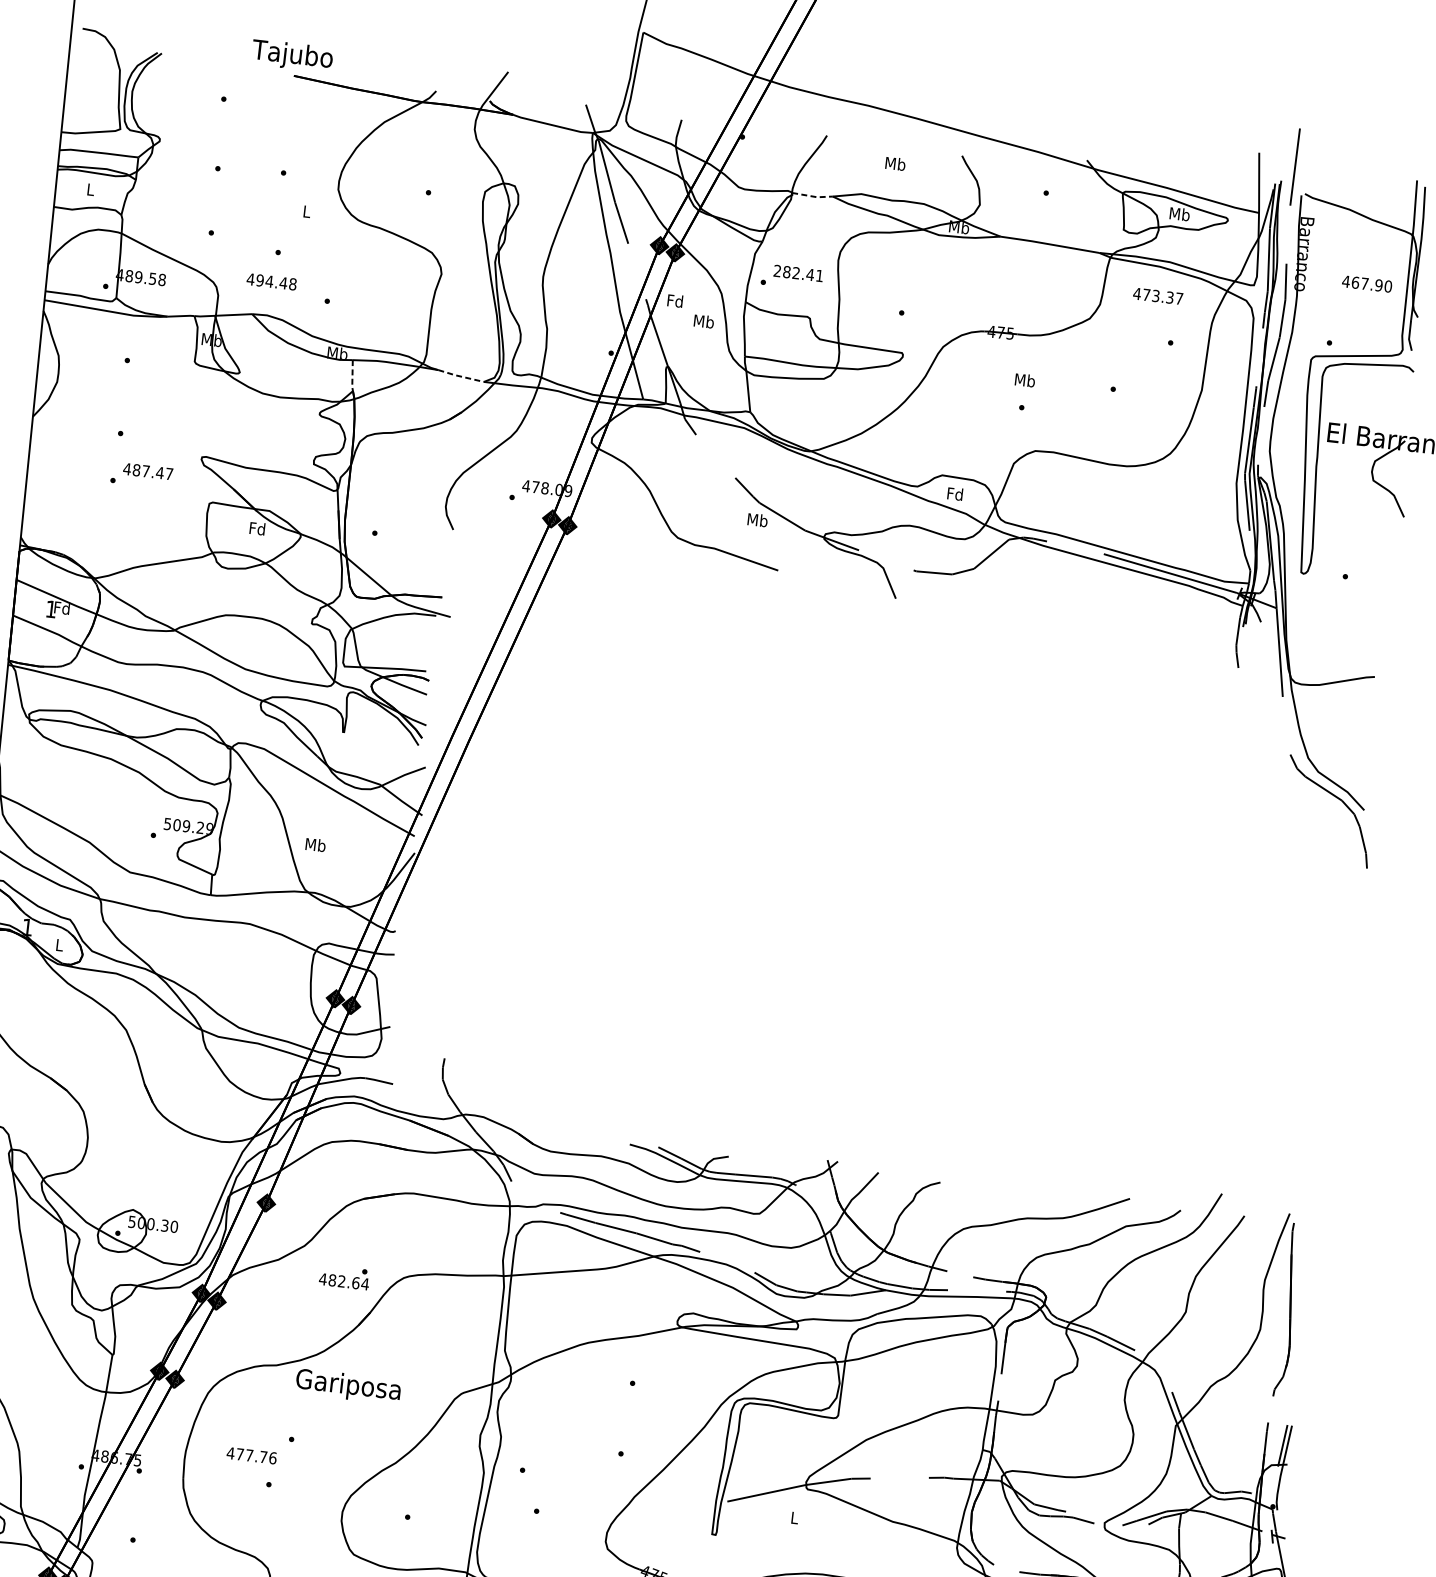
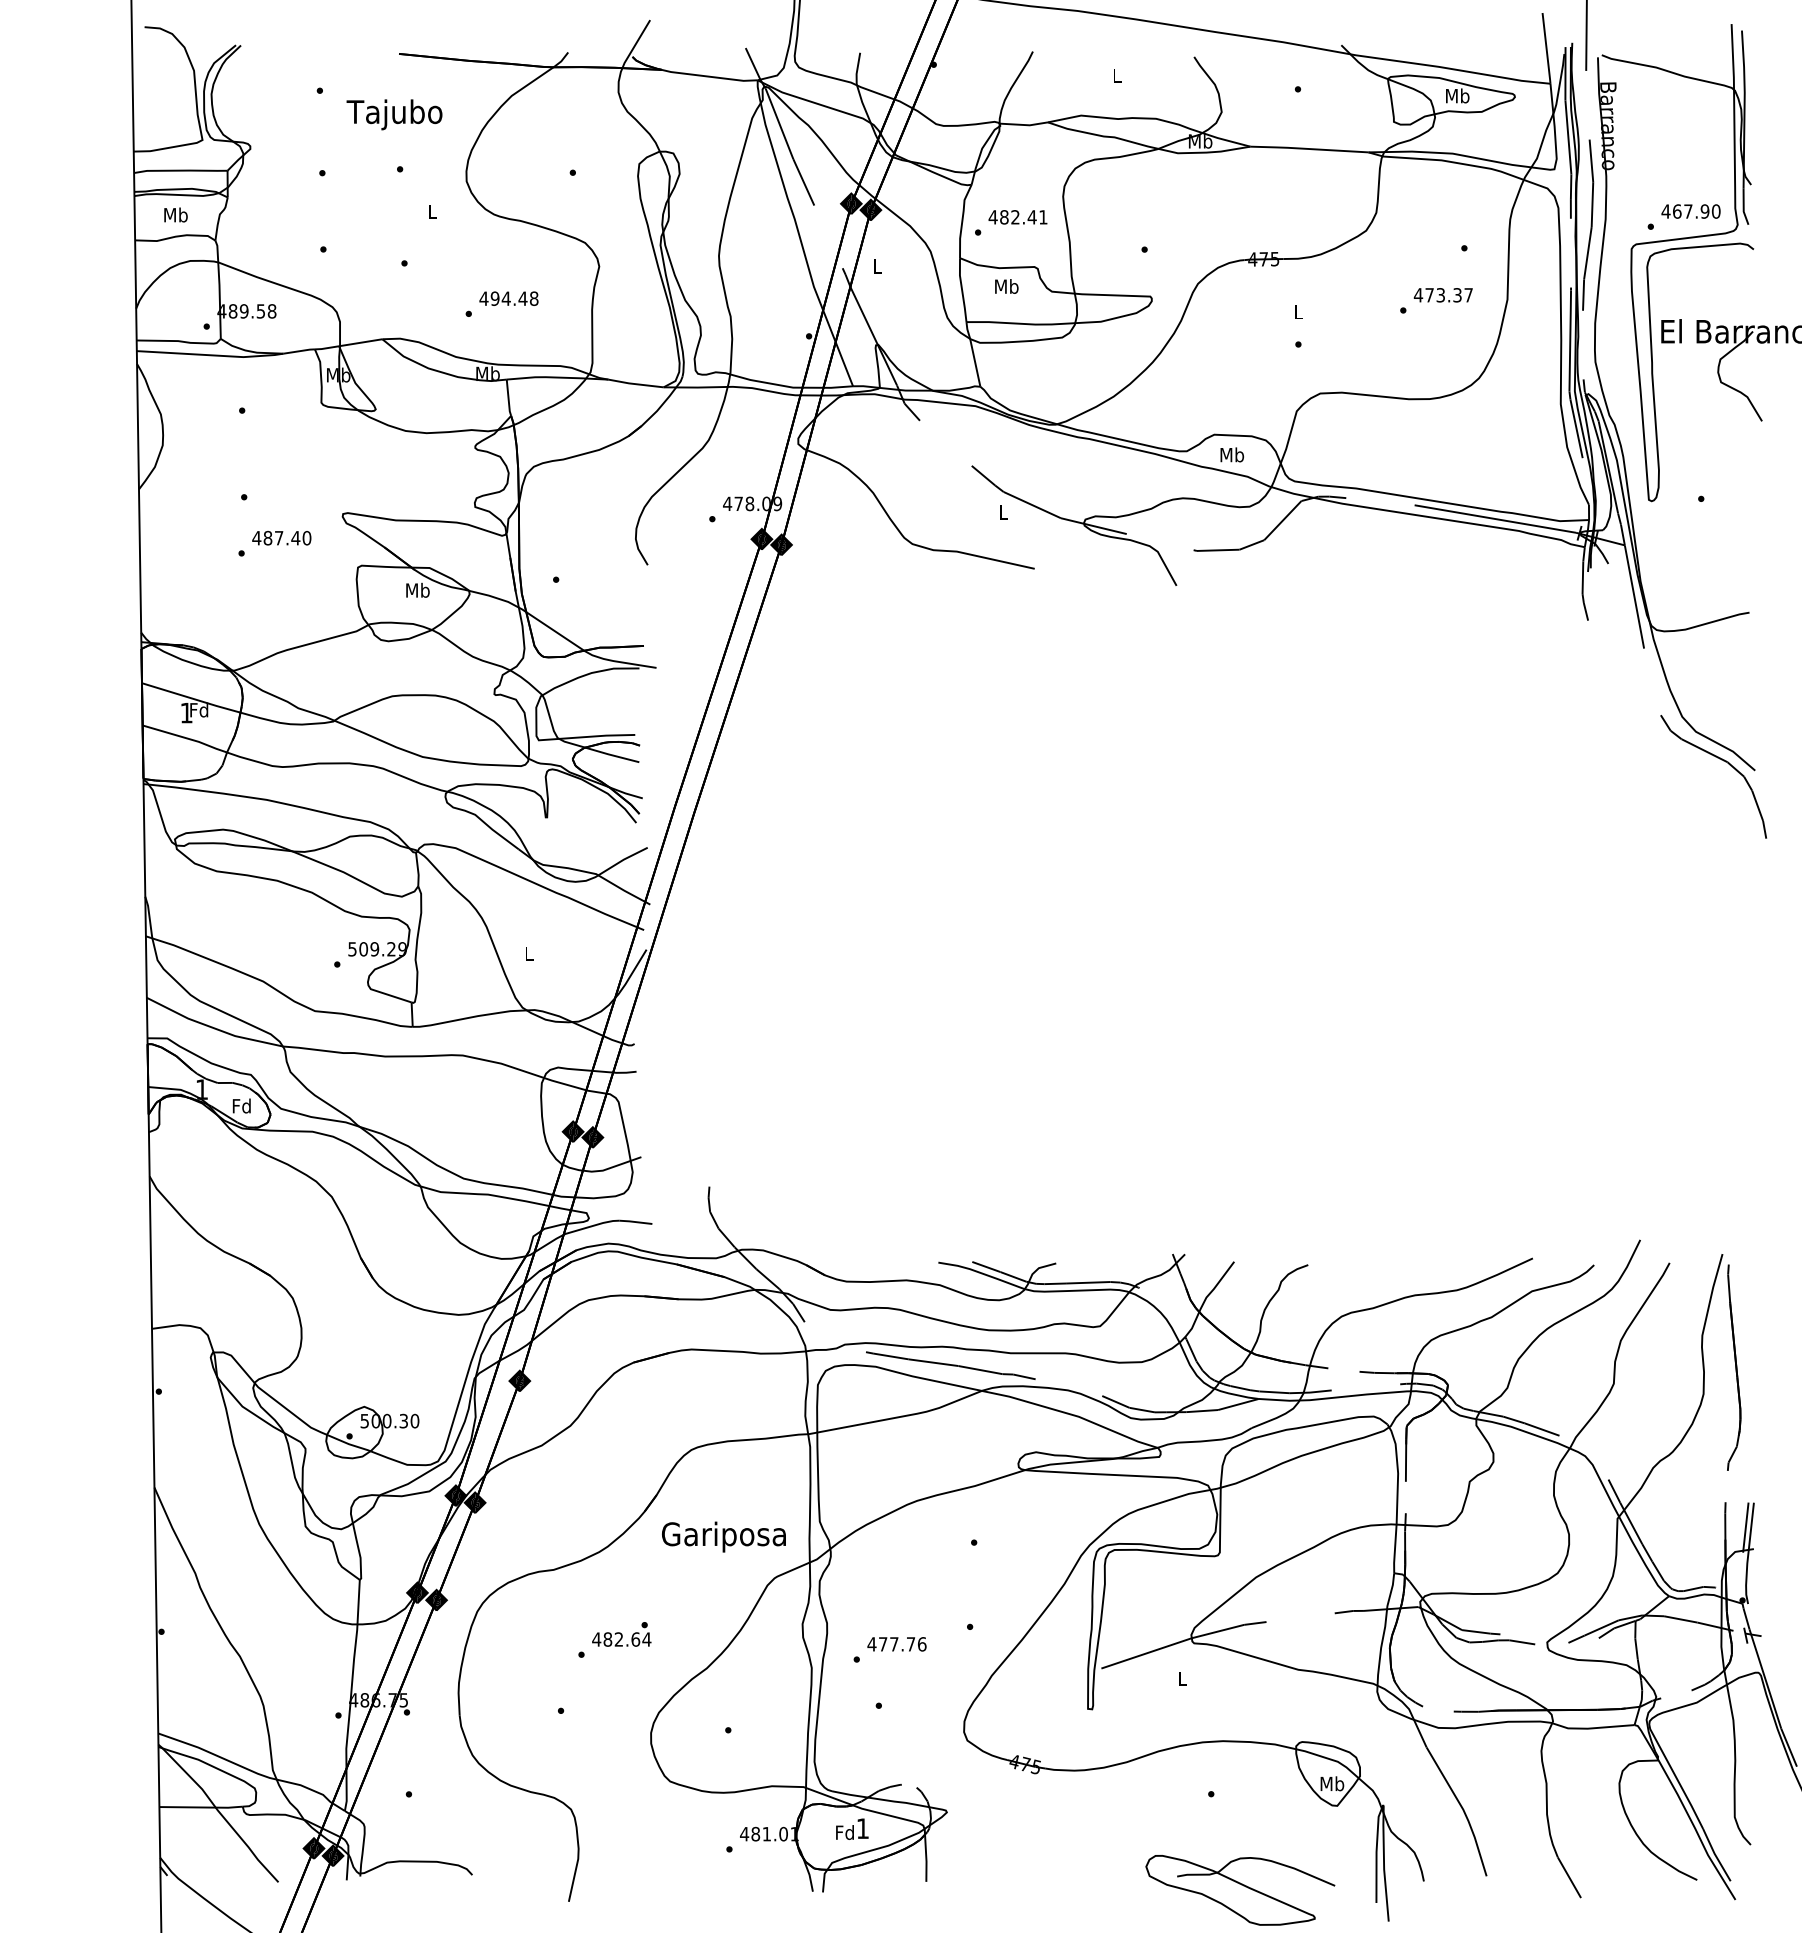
text: (292, 55) -> (394, 114), moved
text: (894, 163) -> (1116, 75), Mb -> L
text: (90, 189) -> (175, 214), L -> Mb
line: (812, 196) -> (1024, 125), dashed -> solid
text: (776, 271) -> (992, 217), 282.41 -> 482.41
text: (271, 281) -> (508, 298), moved
text: (1366, 283) -> (1690, 211), moved
text: (1157, 296) -> (1442, 295), moved
text: (675, 300) -> (877, 265), Fd -> L
text: (703, 321) -> (1006, 286), moved
line: (352, 376) -> (508, 398), dashed -> solid
line: (460, 376) -> (635, 384), dashed -> solid
text: (1025, 379) -> (1298, 311), Mb -> L
text: (168, 474) -> (306, 538), 487.47 -> 487.40
text: (955, 493) -> (1232, 454), Fd -> Mb
text: (757, 519) -> (1003, 511), Mb -> L
text: (257, 527) -> (417, 589), Fd -> Mb
text: (315, 844) -> (528, 953), Mb -> L
text: (59, 944) -> (241, 1105), L -> Fd
text: (344, 1277) -> (621, 1634), moved
text: (348, 1386) -> (723, 1536), moved
text: (251, 1455) -> (896, 1644), moved

